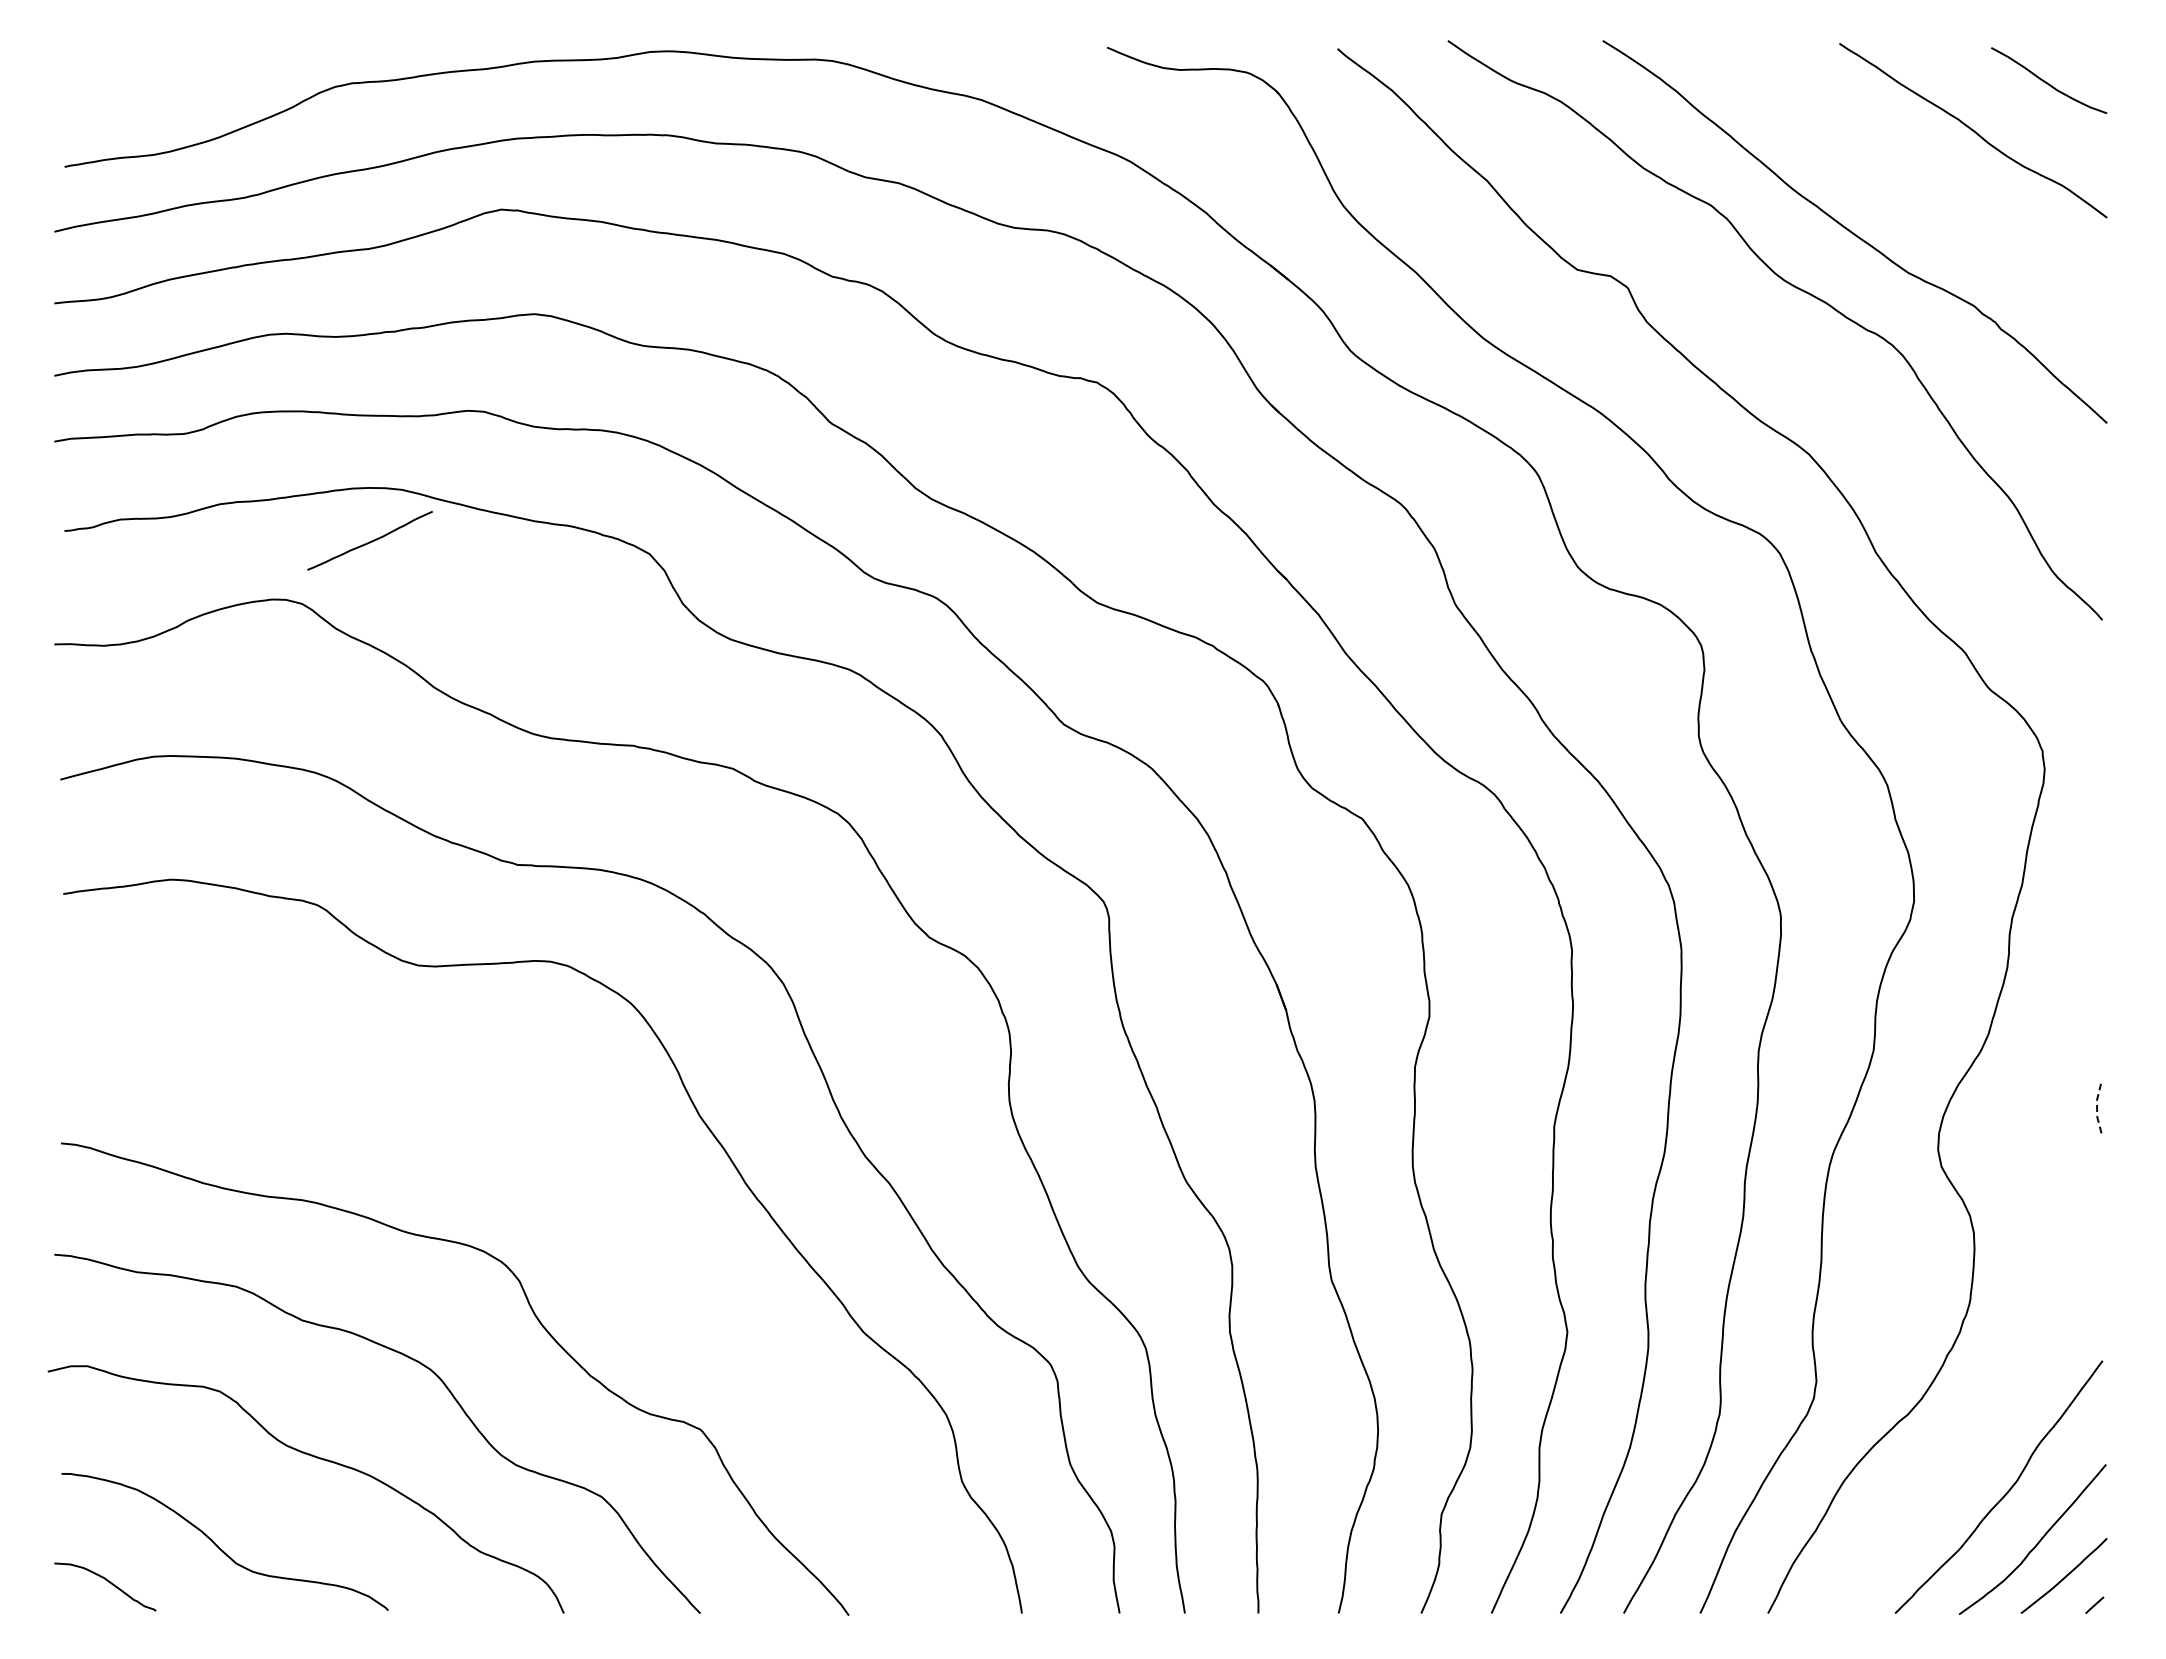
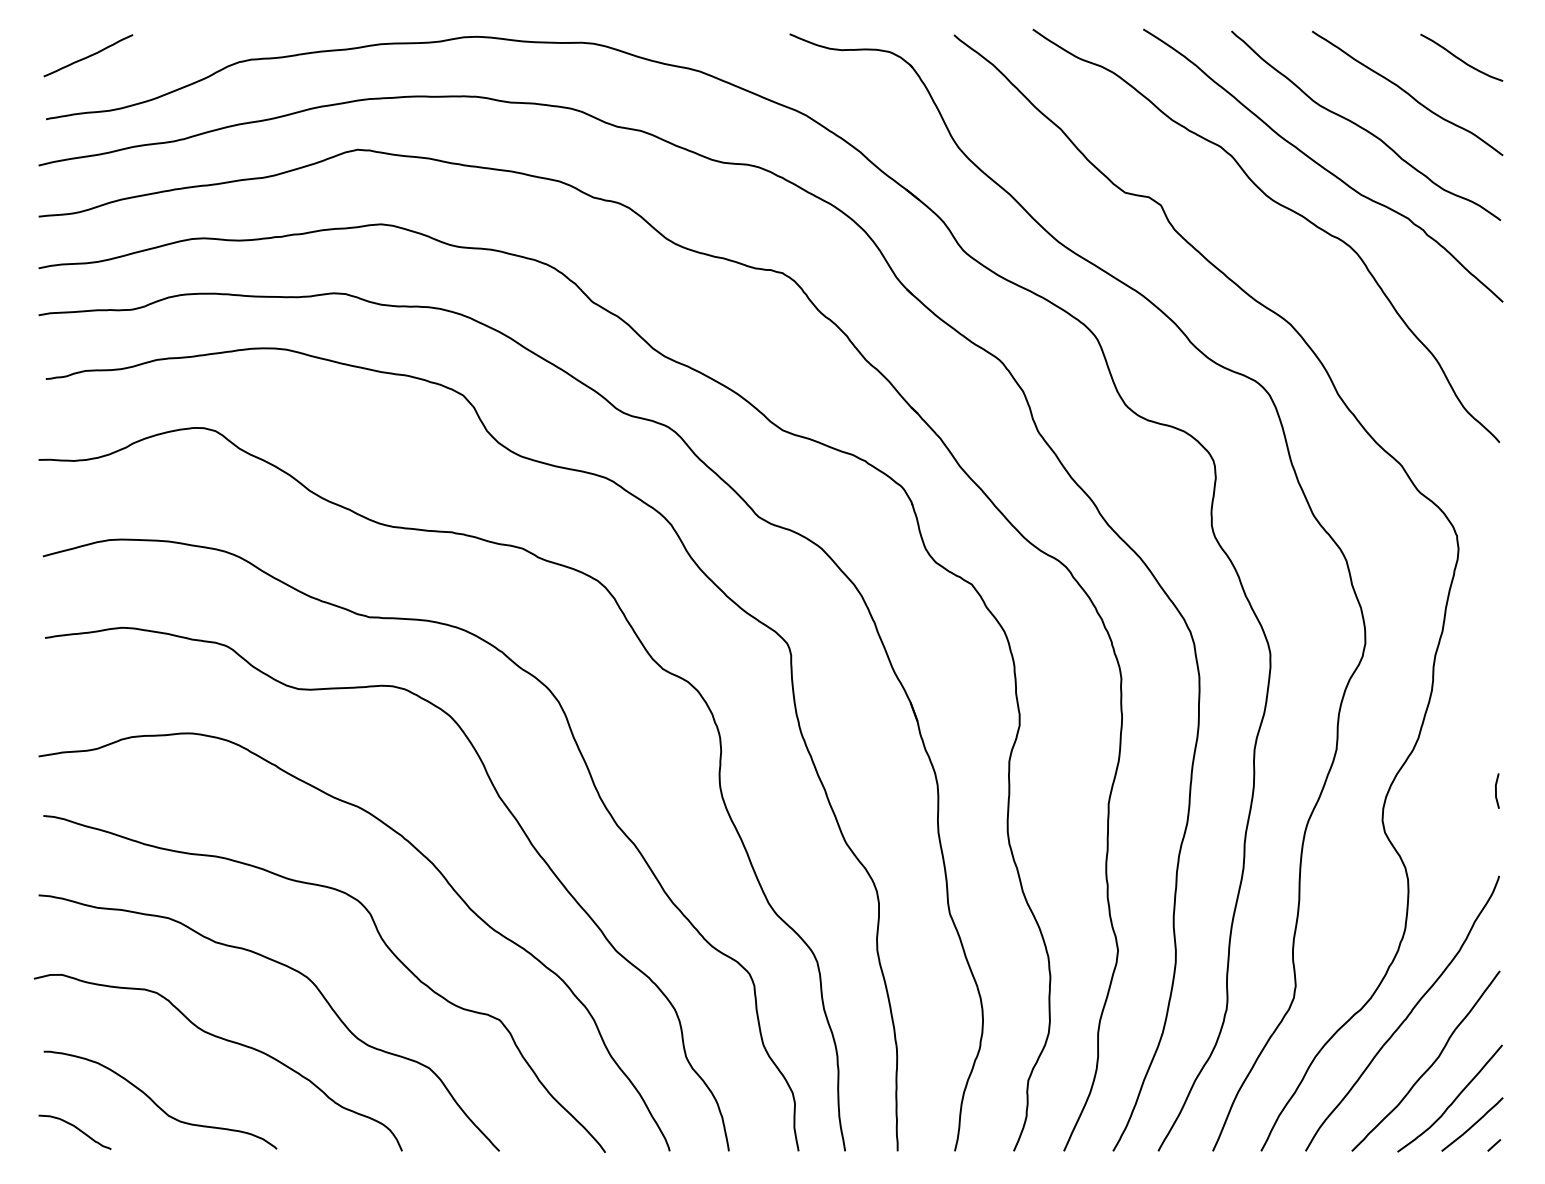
curve: (1912, 179) -> (1364, 128), added
curve: (369, 541) -> (87, 56), moved
line: (2097, 1108) -> (1496, 791), dashed -> solid
curve: (608, 1214) -> (433, 866), added
curve: (1971, 1425) -> (1406, 1017), added

